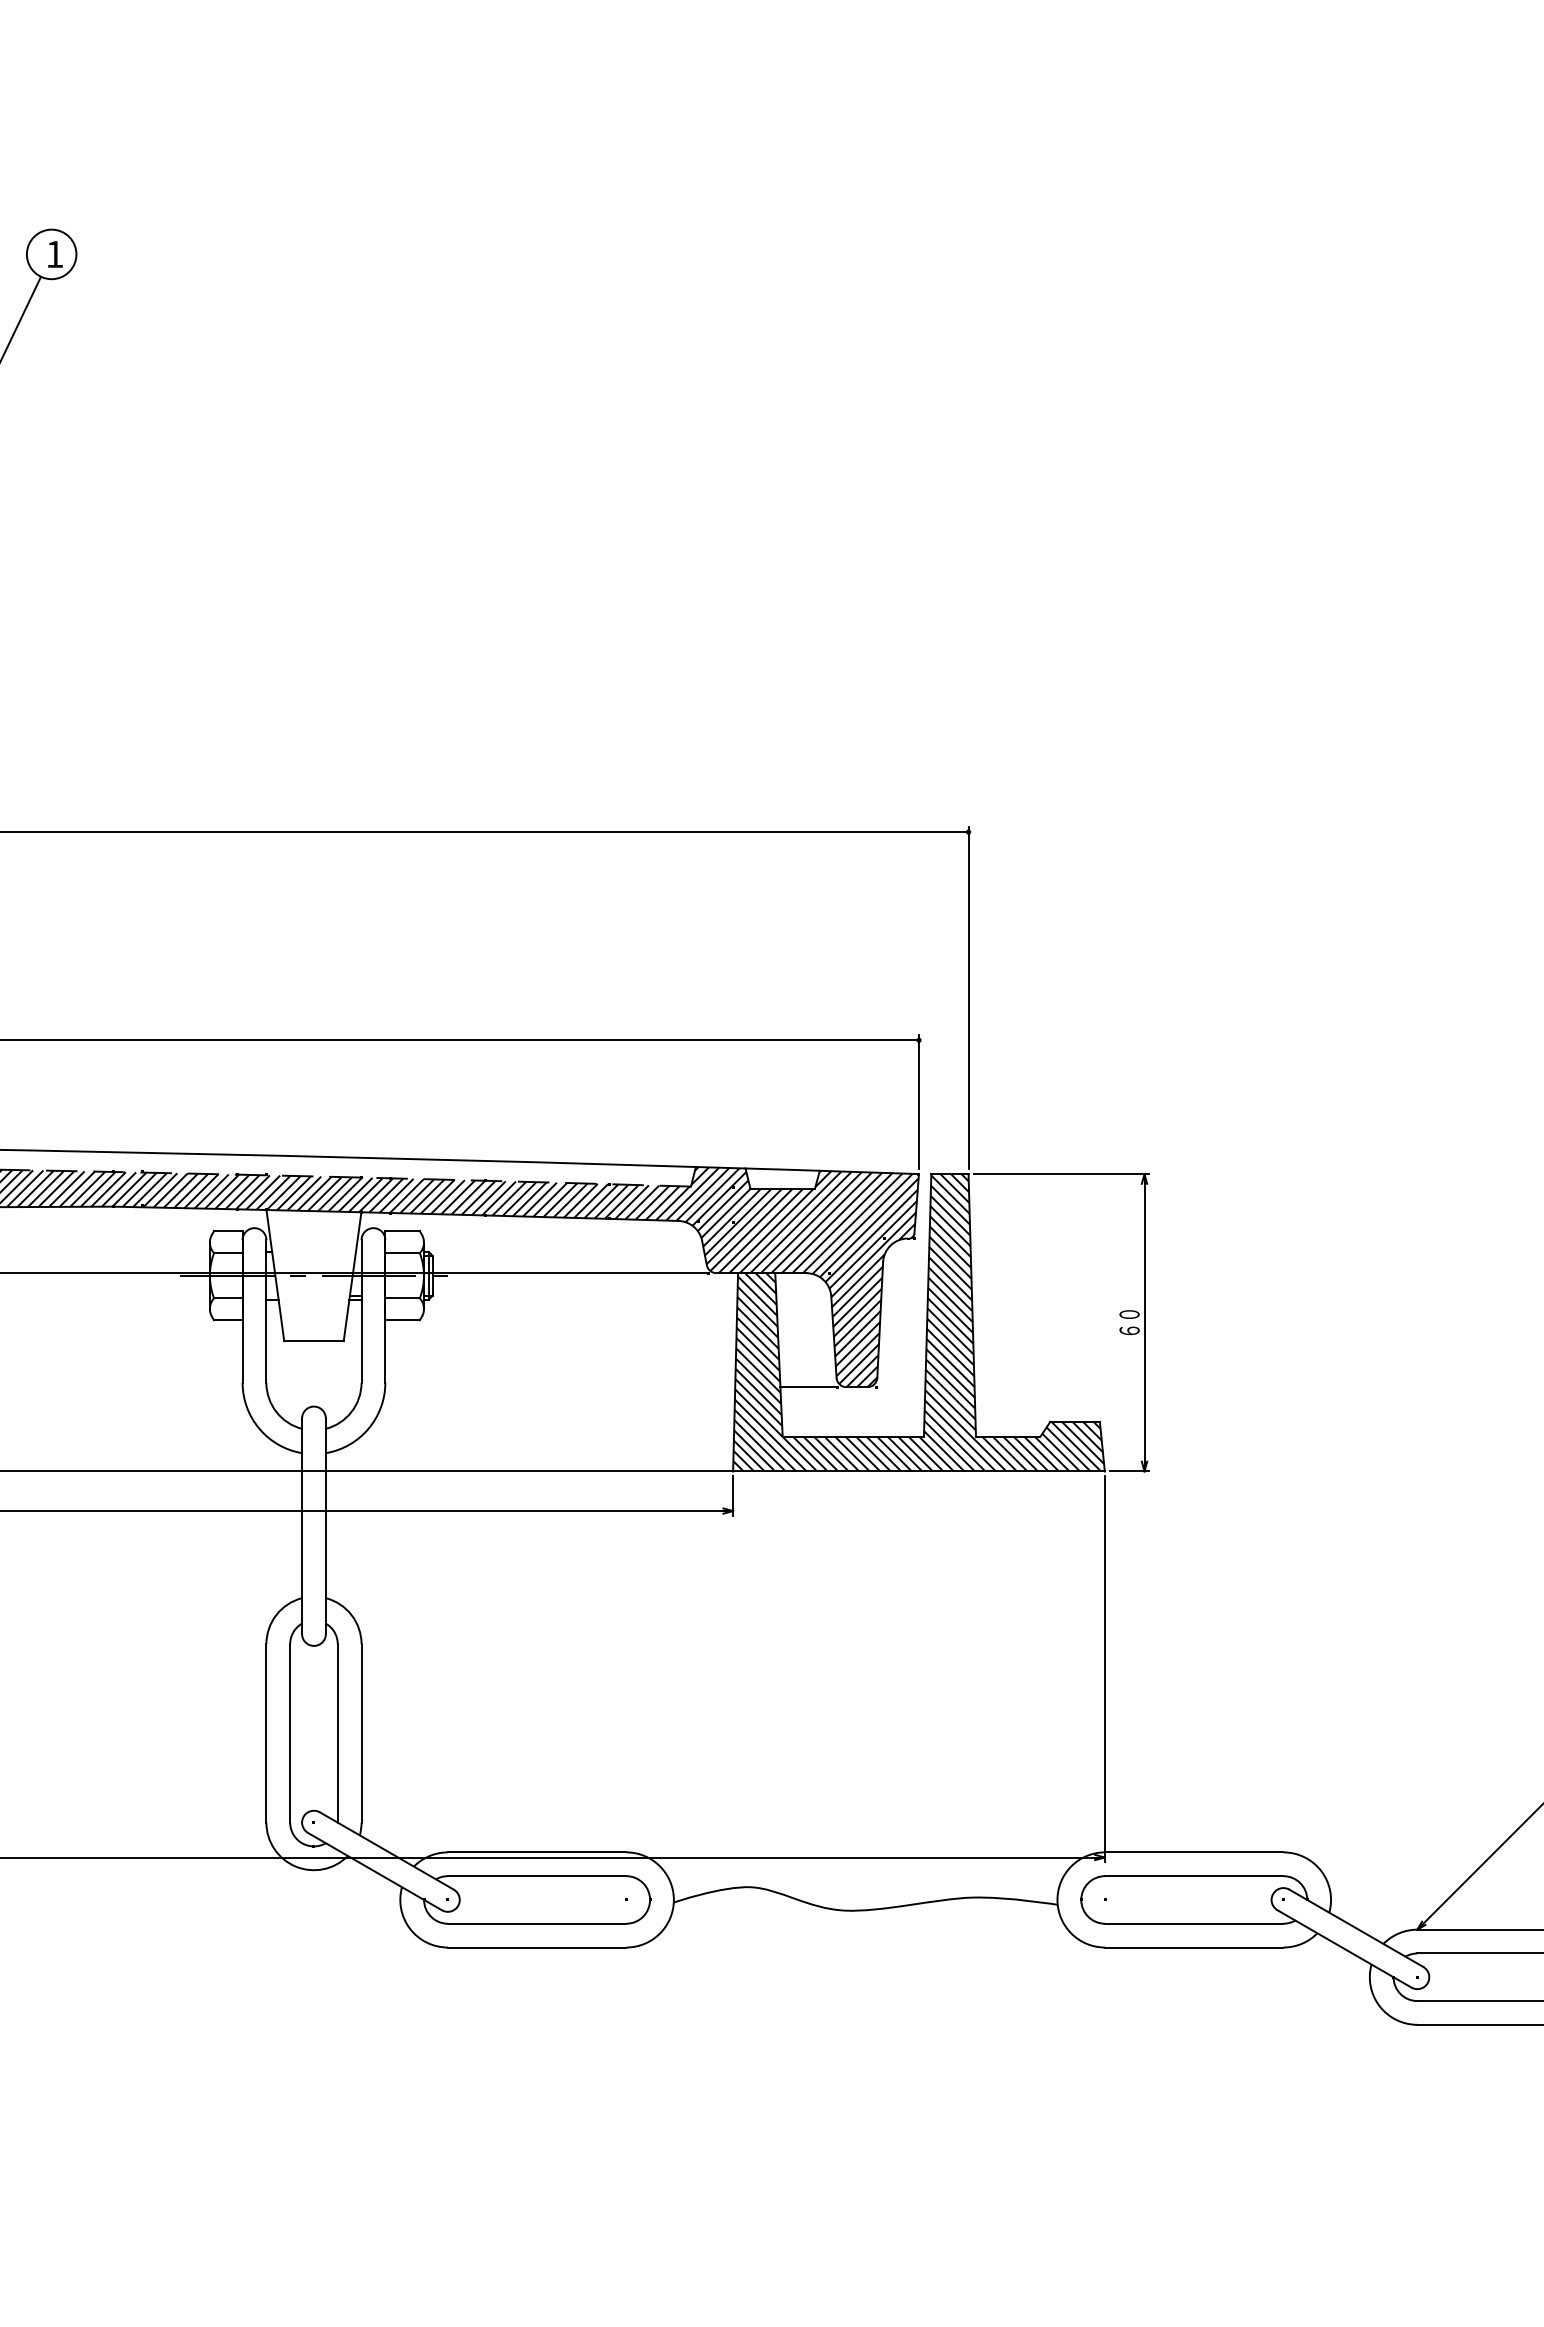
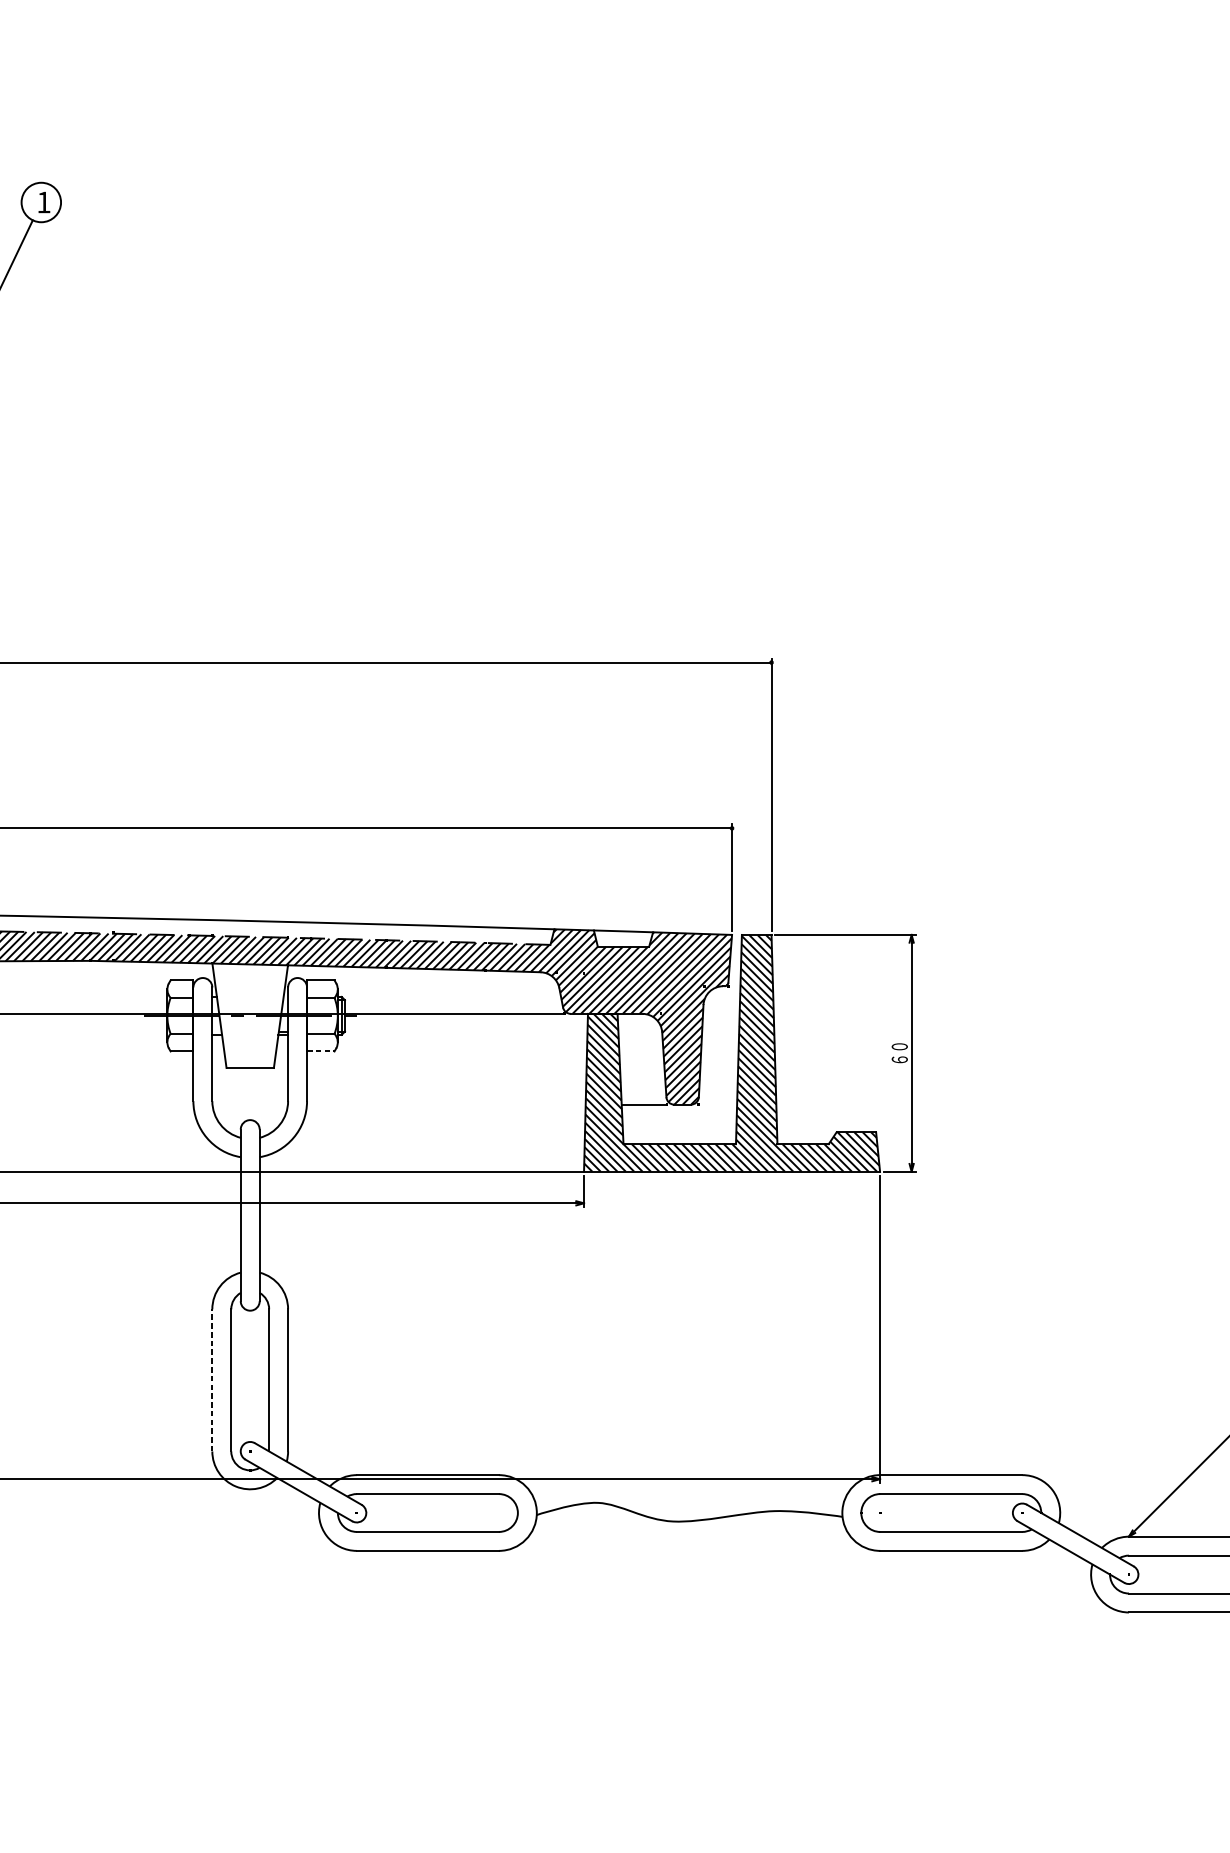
line: (403, 1320) -> (321, 1051), solid -> dashed
line: (266, 1732) -> (212, 1379), solid -> dashed

